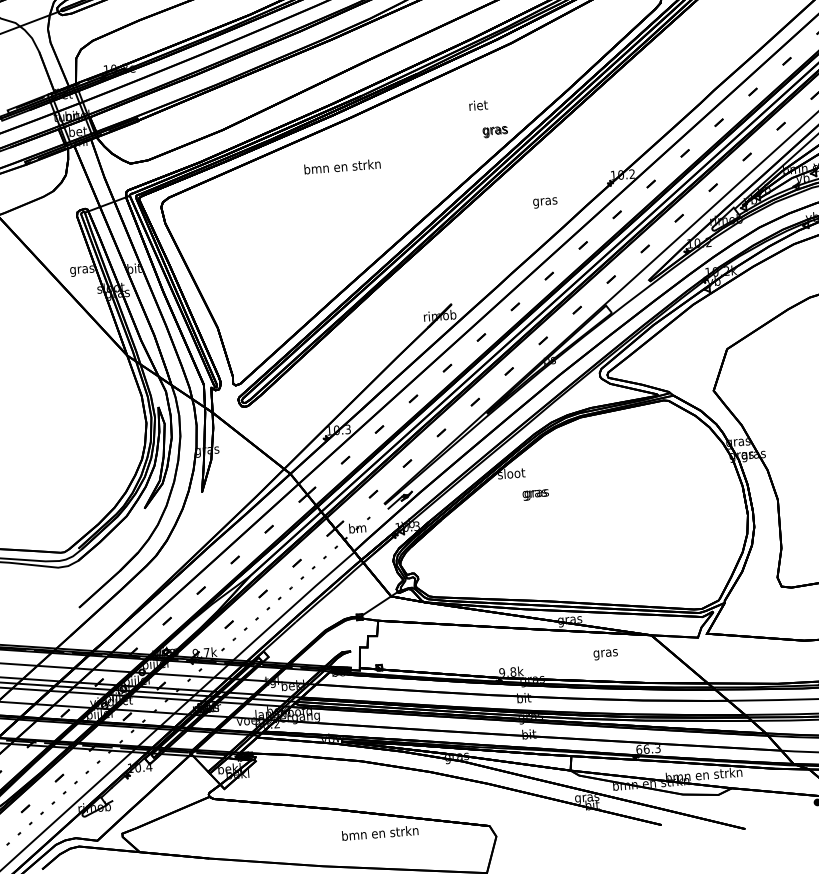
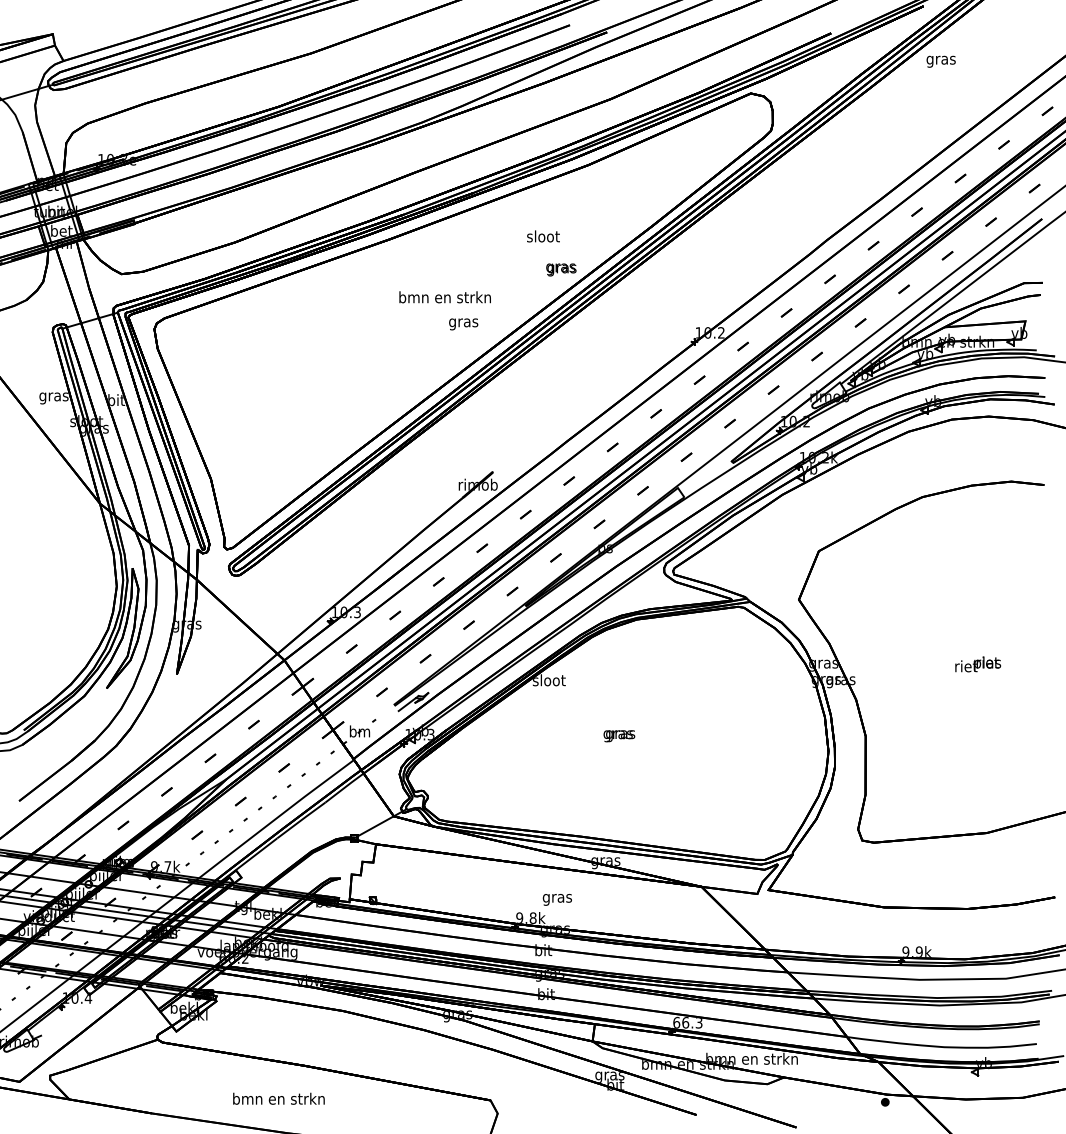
text: (478, 105) -> (543, 236), riet -> sloot
text: (341, 166) -> (444, 297), moved
text: (545, 203) -> (463, 324), moved
text: (535, 495) -> (619, 736), moved
text: (604, 654) -> (556, 899), moved
text: (379, 832) -> (278, 1098), moved

